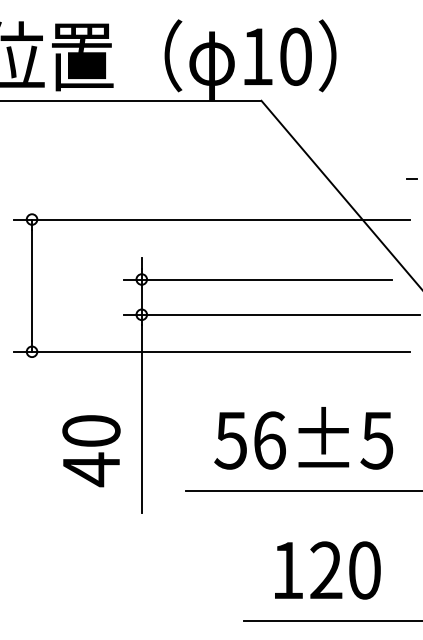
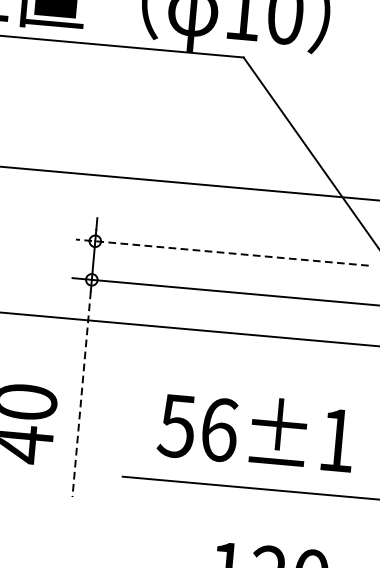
line: (257, 279) -> (221, 252), solid -> dashed
line: (141, 419) -> (81, 394), solid -> dashed
text: (376, 440) -> (336, 440), 56±5 -> 56±1

